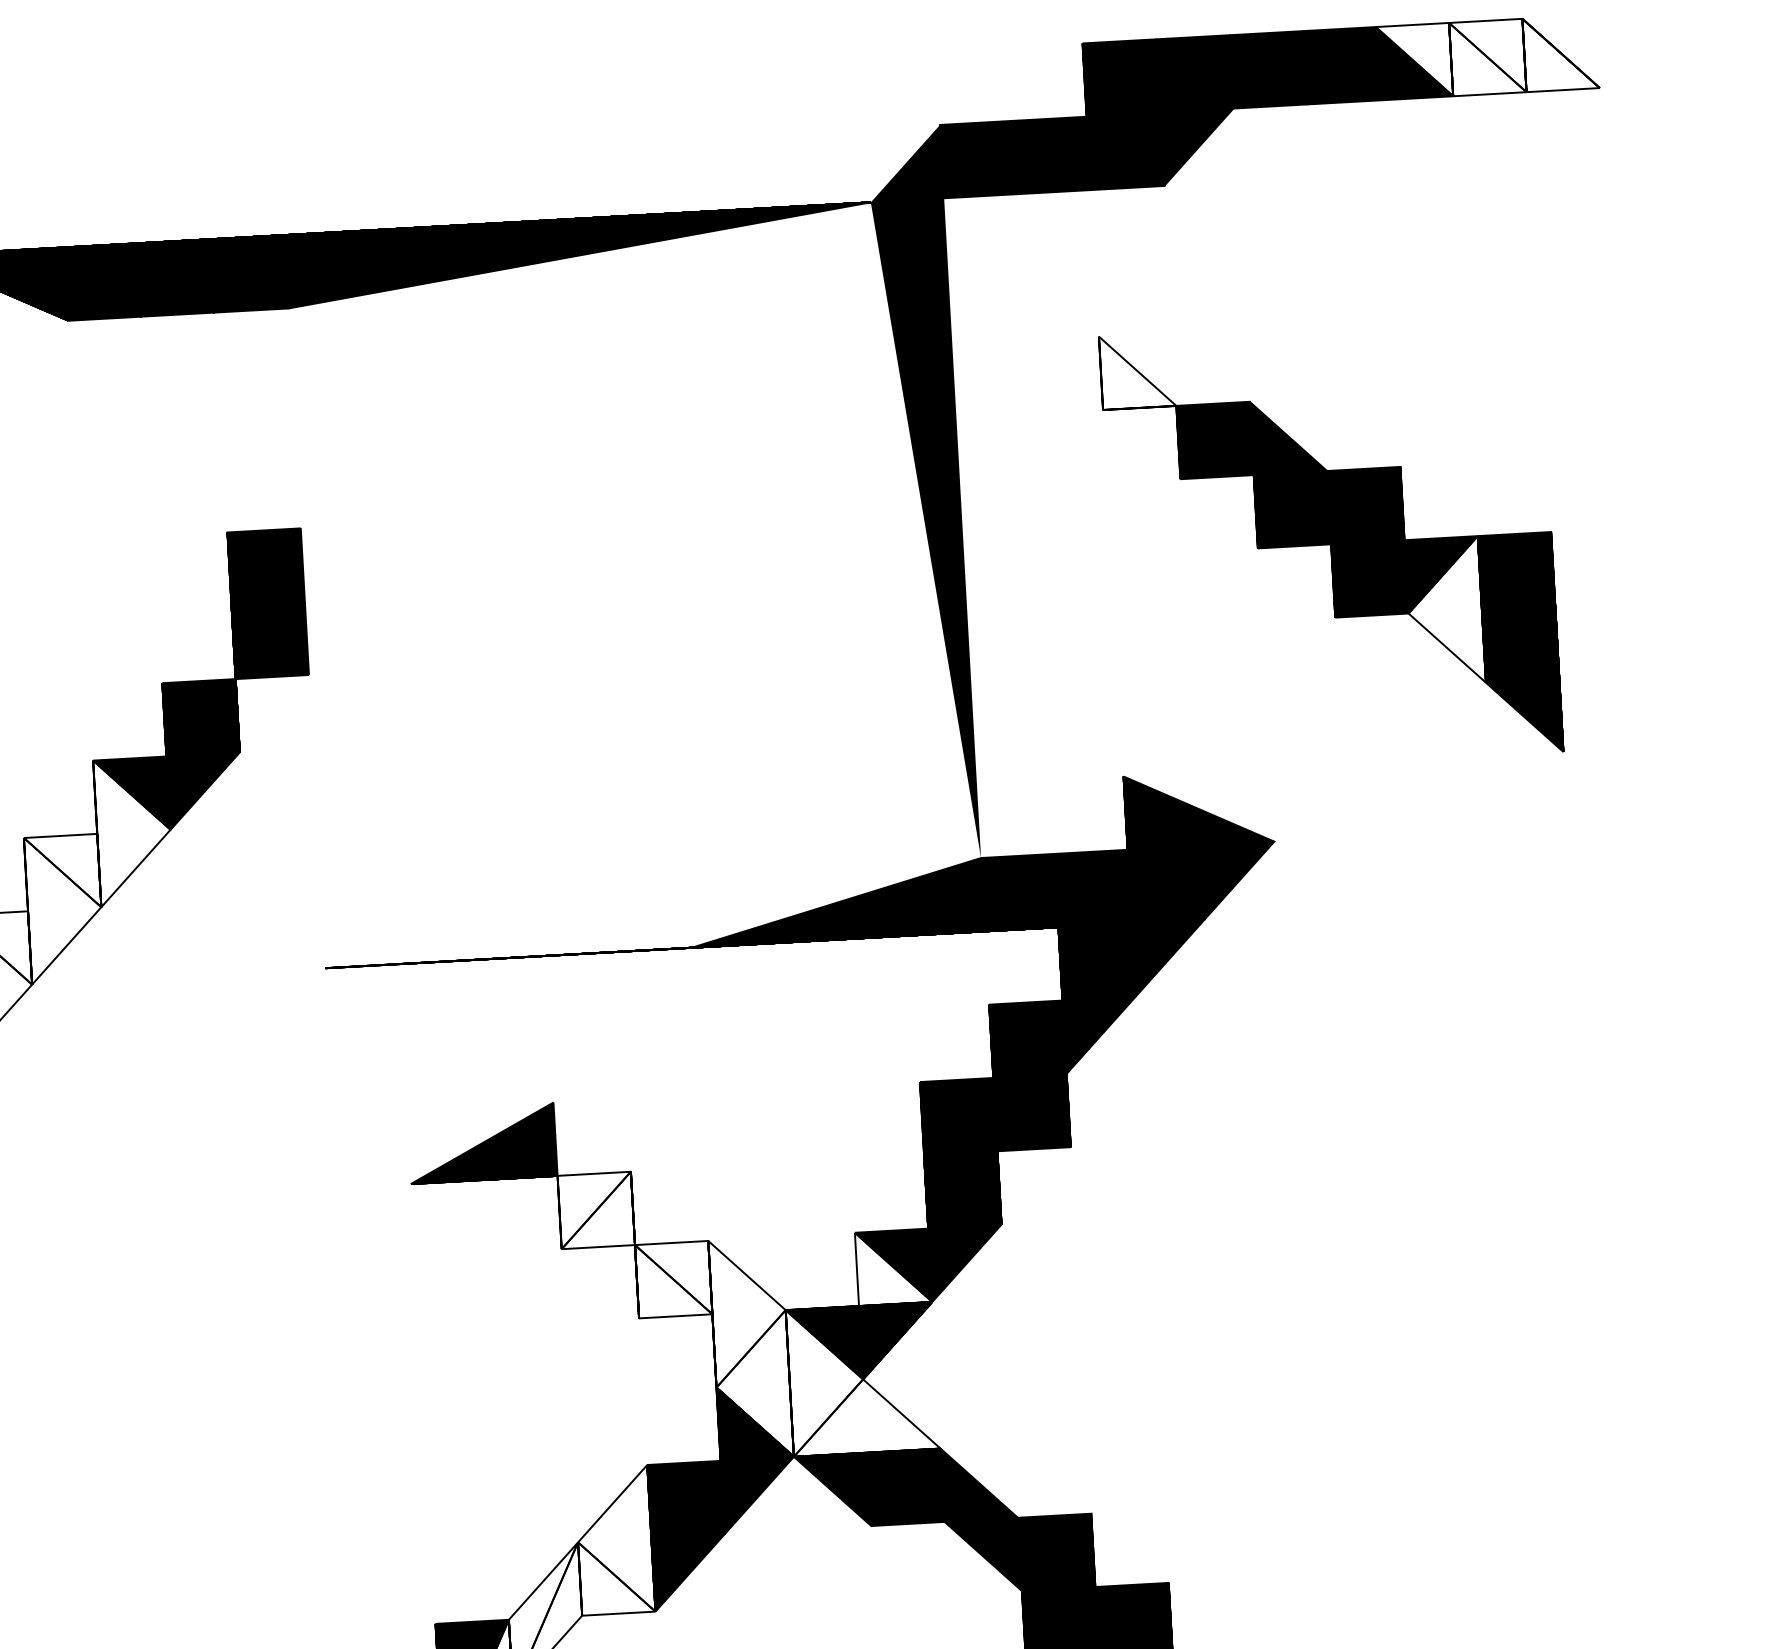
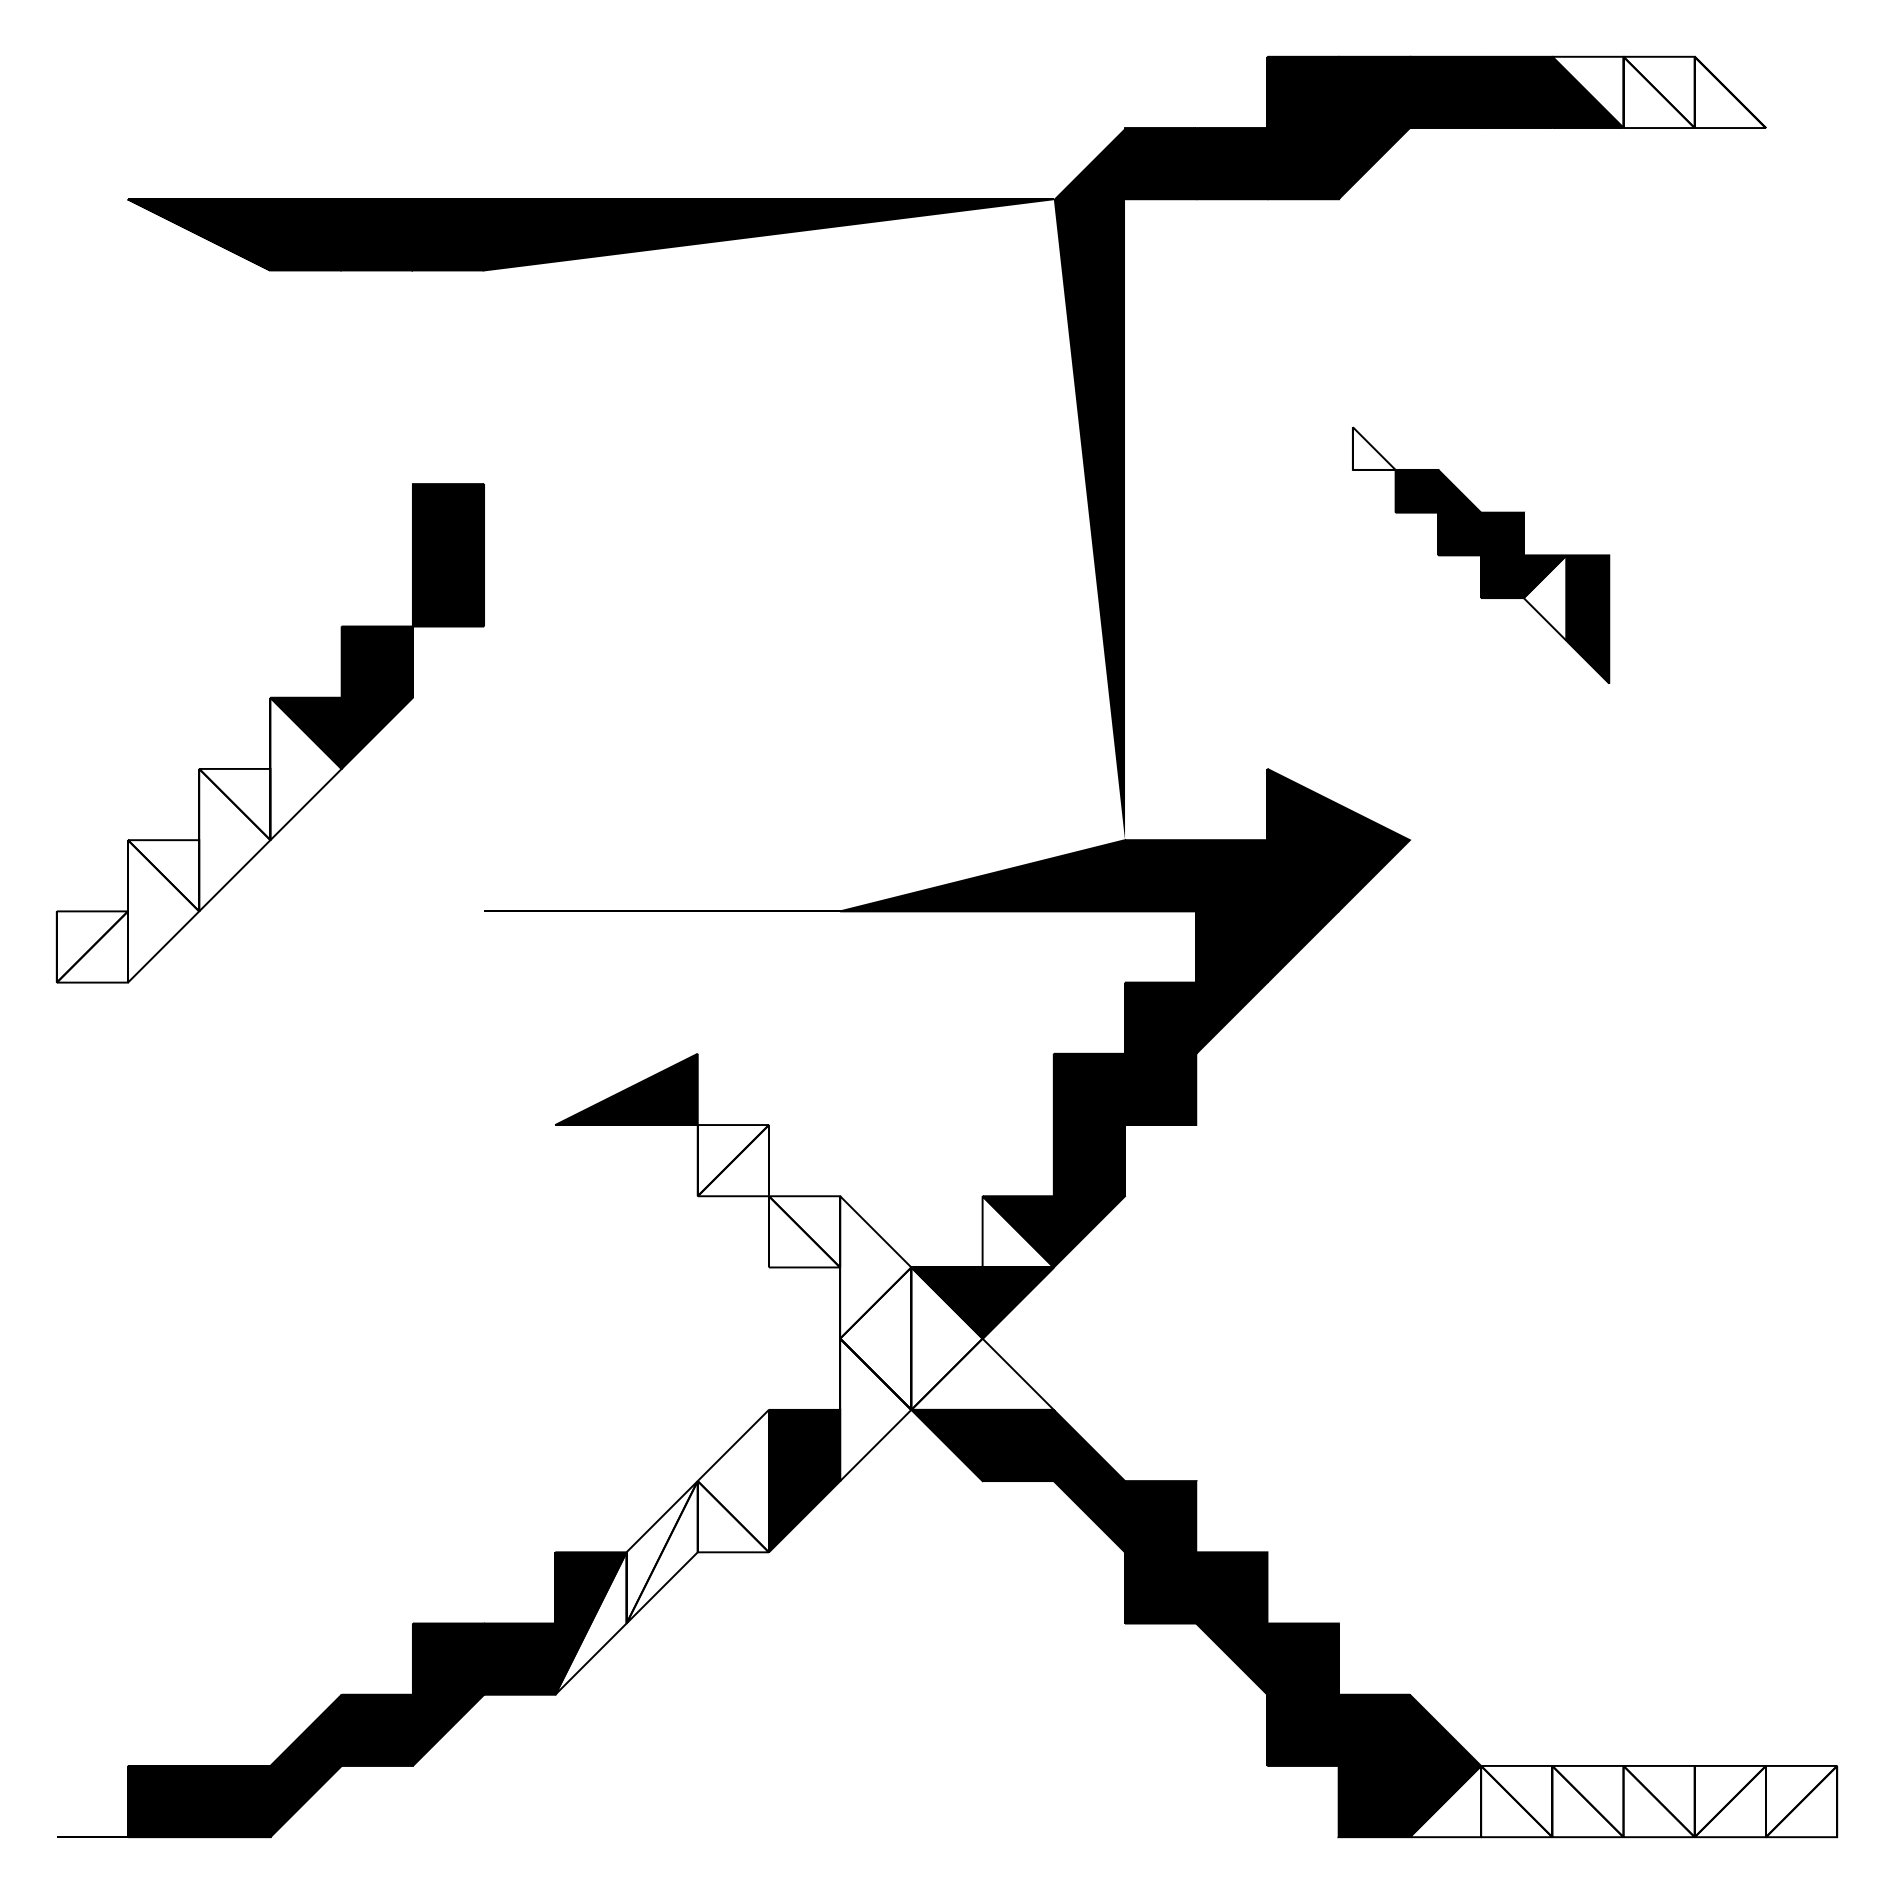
part: (1330, 544) -> (1480, 555), size x0.6
fill: (756, 1458) -> (875, 1409), removed

